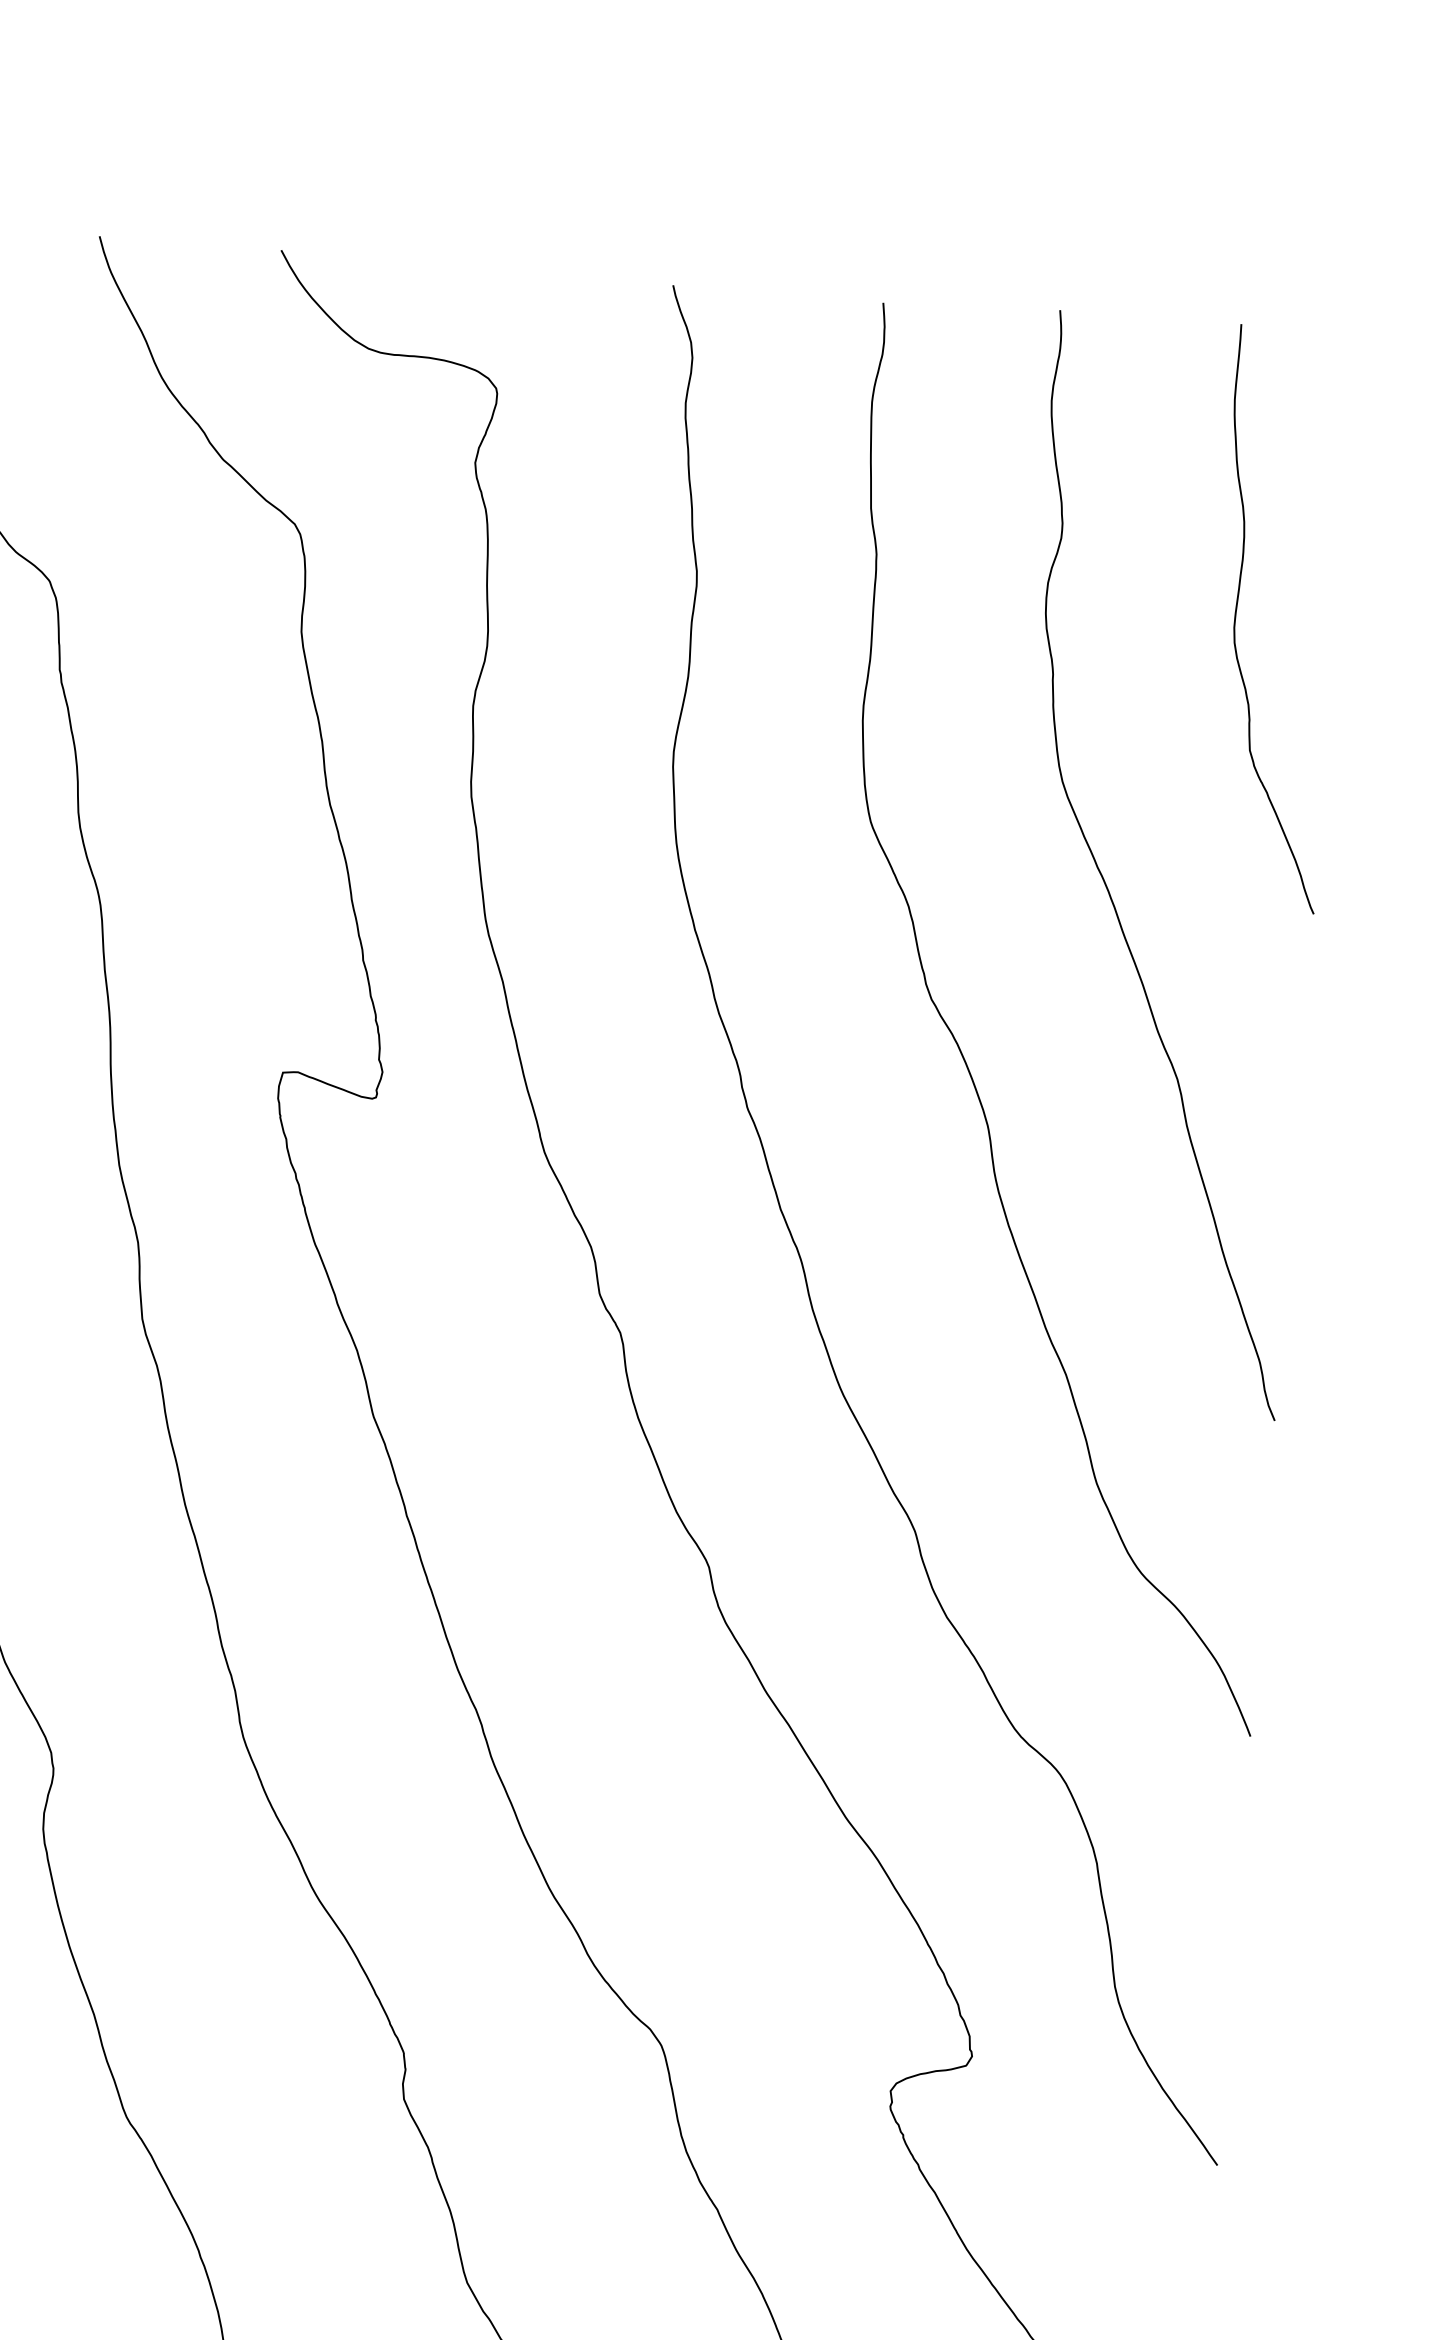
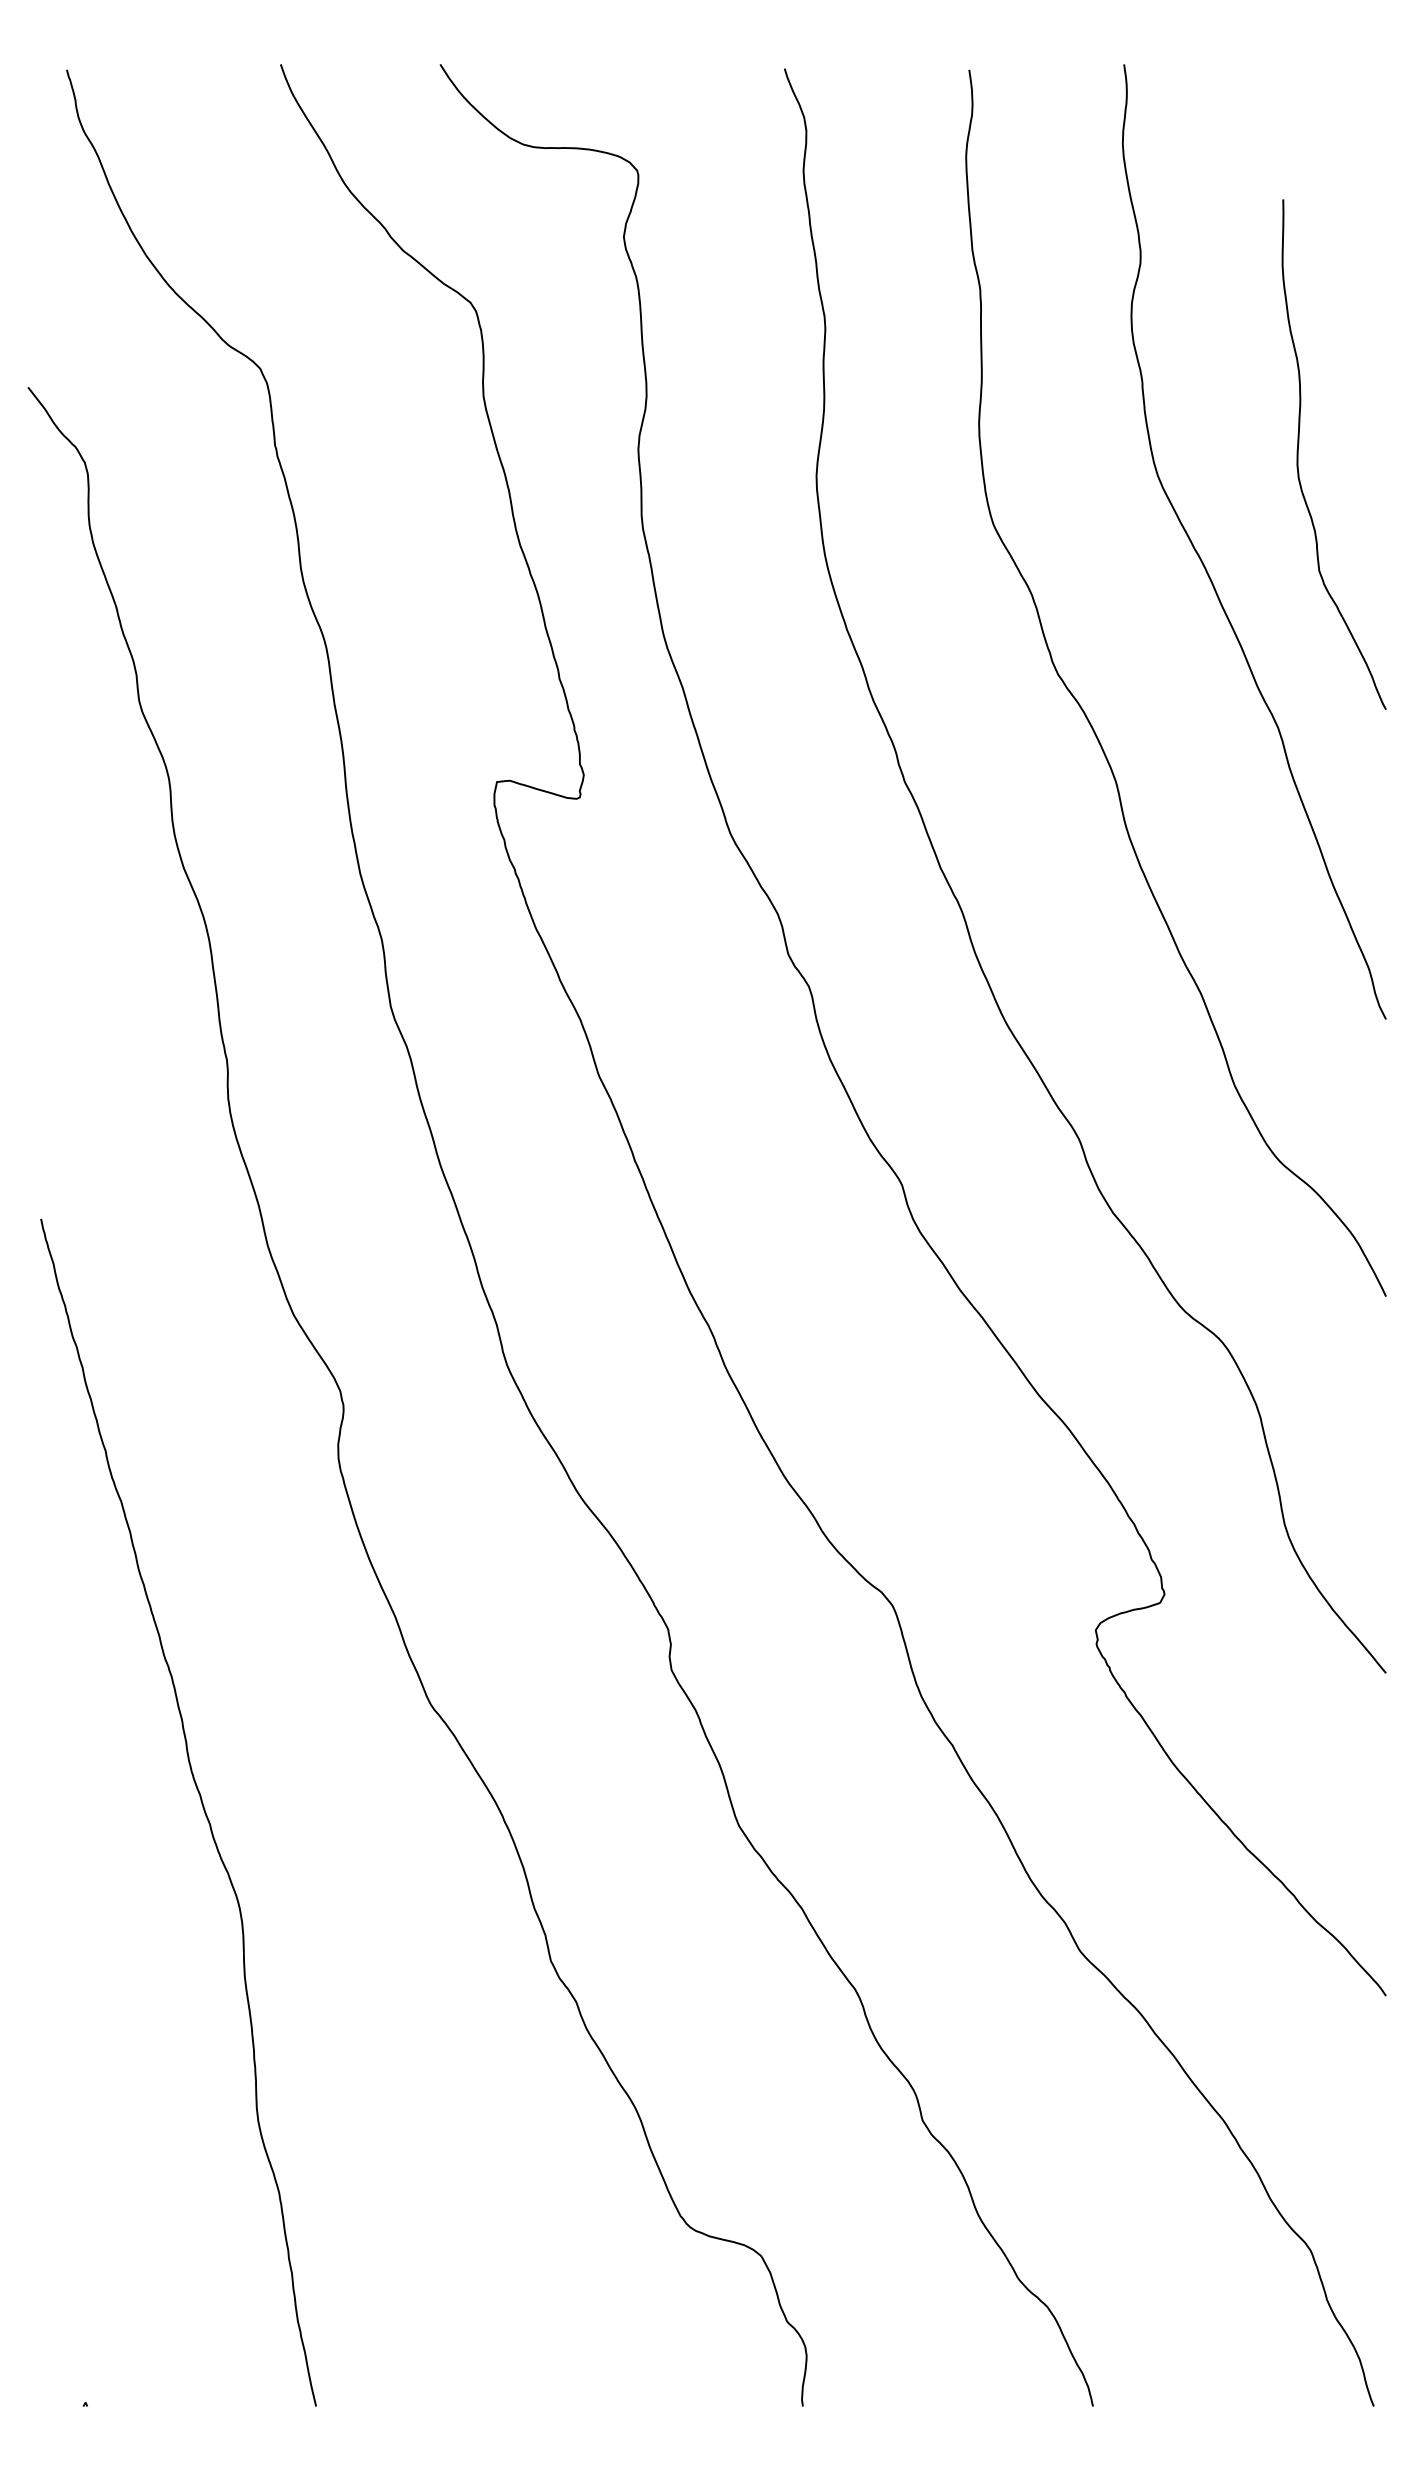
curve: (1236, 616) -> (1298, 454), moved

